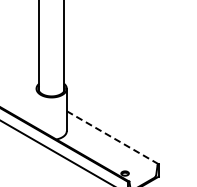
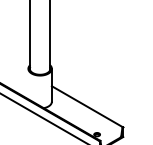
line: (113, 137) -> (88, 106), dashed -> solid

